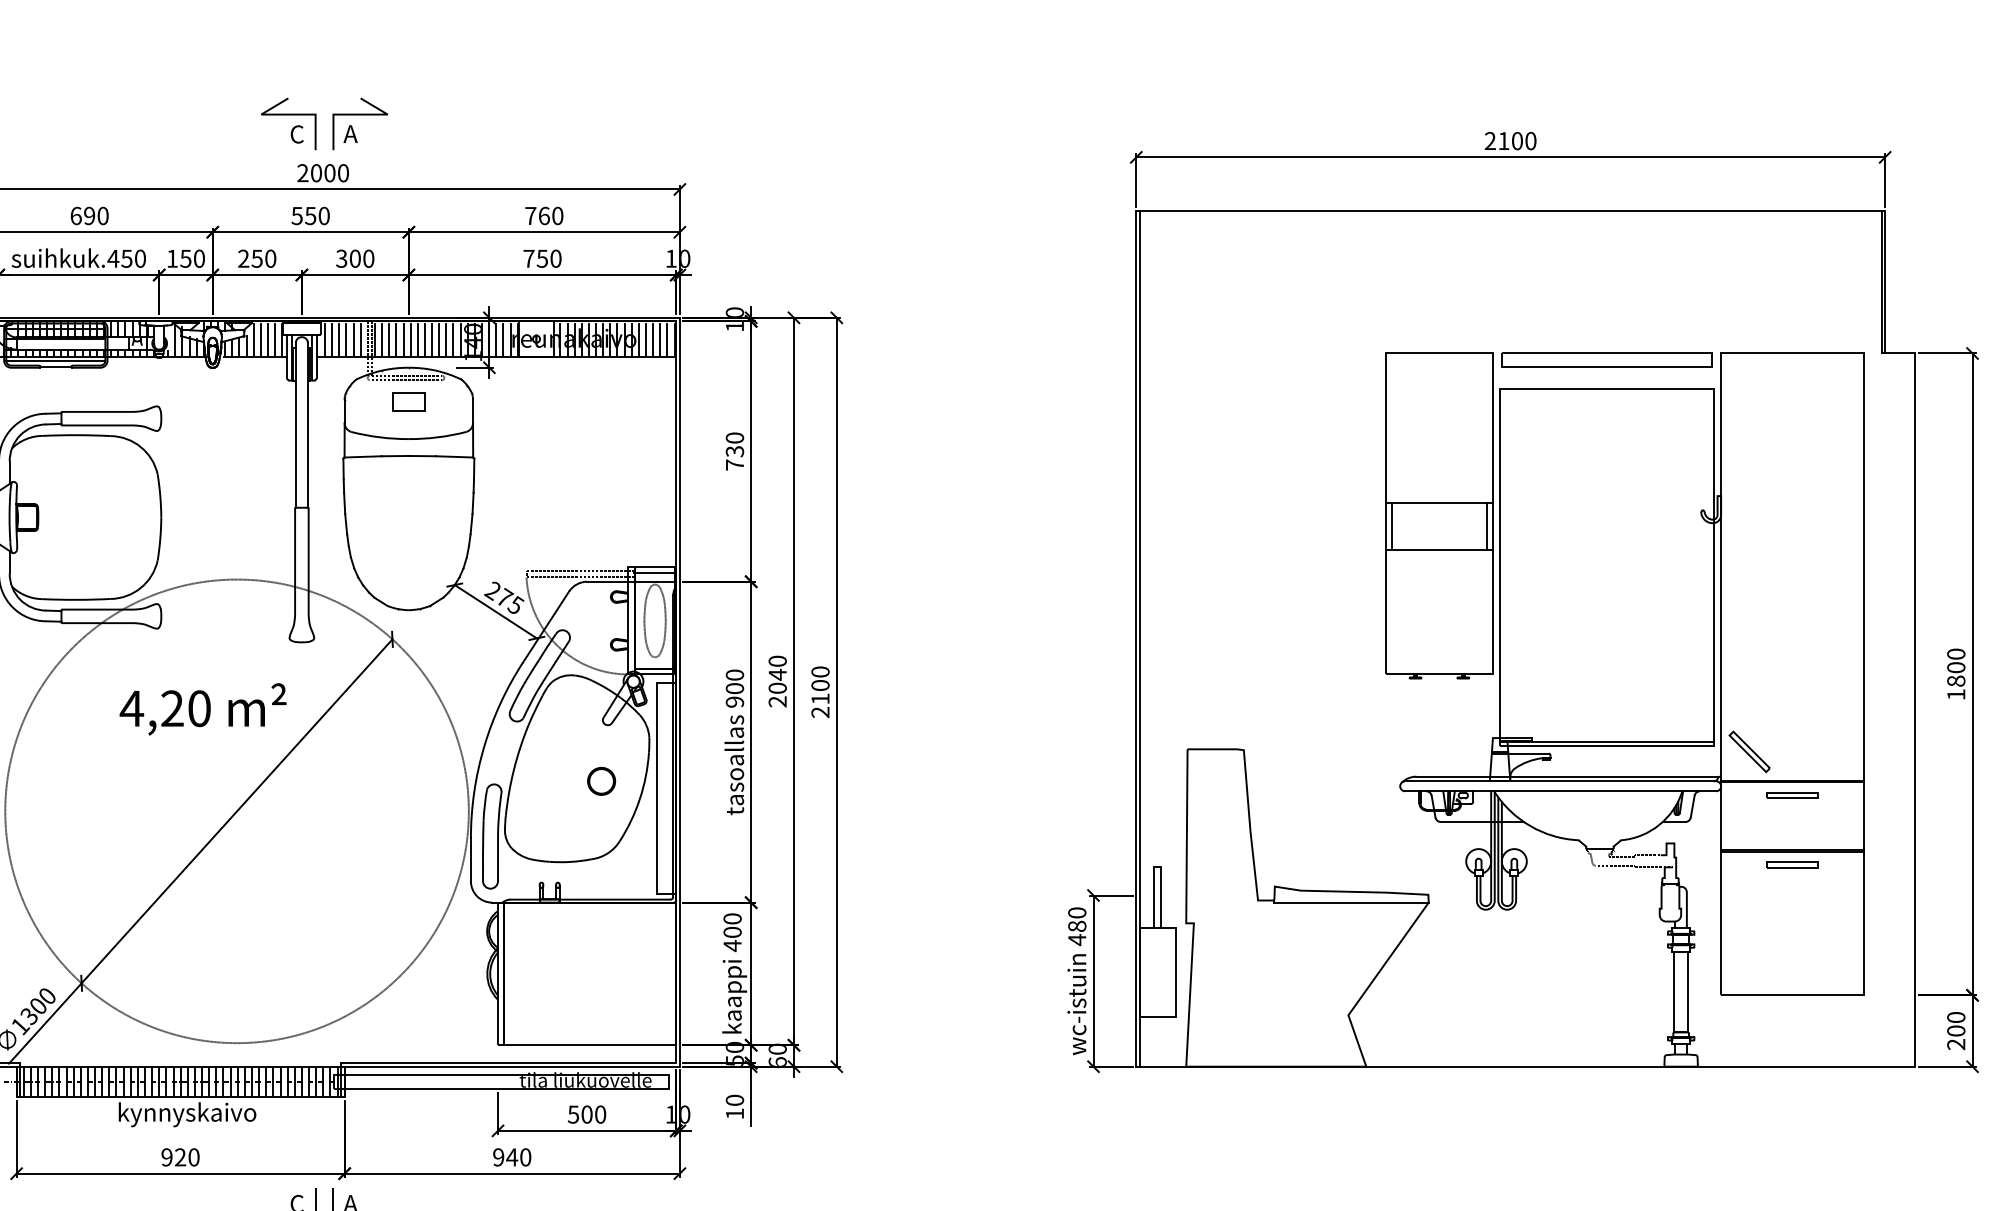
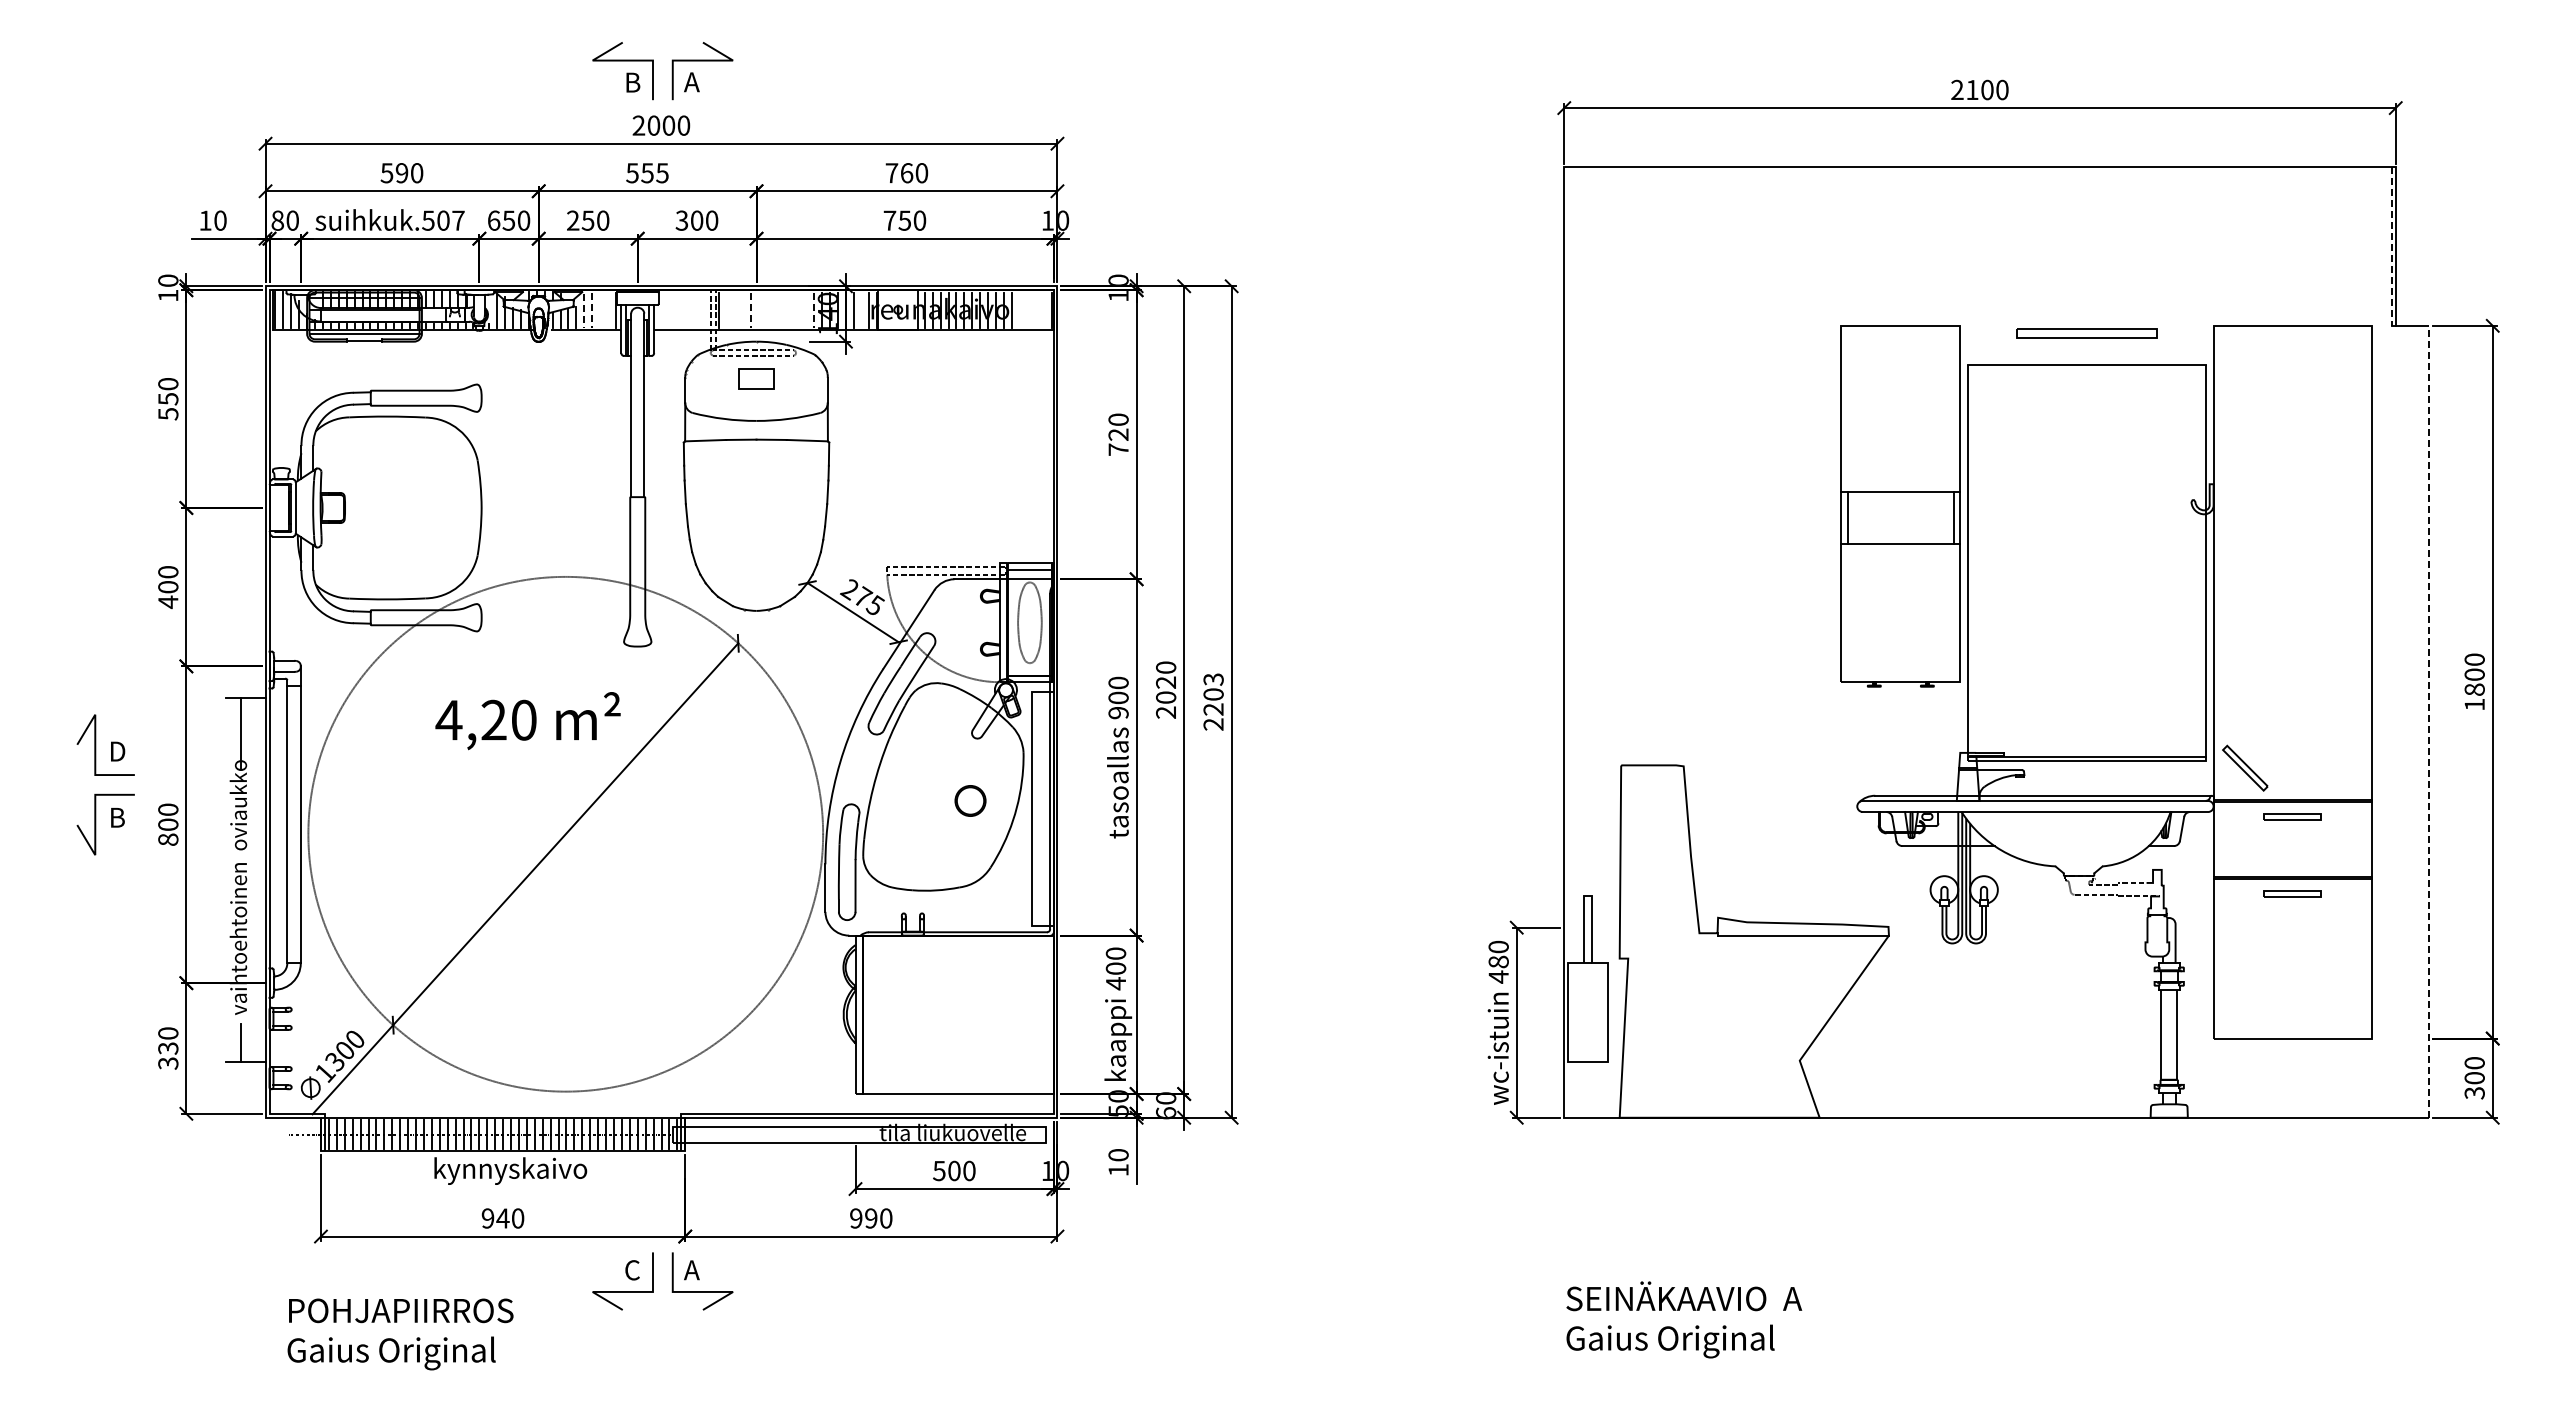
text: (297, 134) -> (632, 82), C -> B
text: (75, 216) -> (386, 173), 690 -> 590
text: (324, 216) -> (662, 173), 550 -> 555
text: (126, 258) -> (442, 220), suihkuk.450 -> suihkuk.507
text: (172, 258) -> (494, 220), 150 -> 650
line: (1881, 282) -> (2391, 247), solid -> dashed
line: (261, 339) -> (592, 310), solid -> dashed
line: (268, 339) -> (600, 310), removed
line: (275, 339) -> (608, 310), removed
line: (325, 339) -> (663, 310), removed
line: (332, 339) -> (671, 310), removed
line: (339, 339) -> (679, 310), removed
line: (346, 339) -> (687, 310), removed
line: (353, 339) -> (695, 310), removed
line: (361, 339) -> (703, 310), removed
line: (381, 339) -> (726, 310), removed
line: (389, 339) -> (734, 310), removed
line: (396, 339) -> (742, 310), removed
line: (403, 339) -> (750, 310), solid -> dashed
line: (410, 339) -> (758, 310), removed
line: (417, 339) -> (766, 310), removed
line: (425, 339) -> (774, 310), removed
line: (432, 339) -> (782, 310), removed
line: (439, 339) -> (790, 310), removed
line: (446, 339) -> (798, 310), removed
line: (453, 339) -> (806, 310), removed
line: (460, 339) -> (813, 310), solid -> dashed
line: (503, 339) -> (861, 310), removed
line: (645, 339) -> (1019, 310), removed
line: (652, 339) -> (1027, 310), removed
line: (660, 339) -> (1035, 310), removed
line: (667, 339) -> (1043, 310), removed
line: (253, 340) -> (584, 311), solid -> dashed
part: (1606, 360) -> (2086, 333), size x0.6
text: (734, 451) -> (1118, 434), 730 -> 720
line: (1140, 638) -> (1568, 642), removed
text: (777, 674) -> (1165, 682), 2040 -> 2020
text: (820, 685) -> (1213, 694), 2100 -> 2203
line: (1915, 709) -> (2429, 721), solid -> dashed
text: (1956, 1044) -> (2474, 1093), 200 -> 300
text: (180, 1157) -> (502, 1218), 920 -> 940
text: (511, 1157) -> (870, 1218), 940 -> 990

